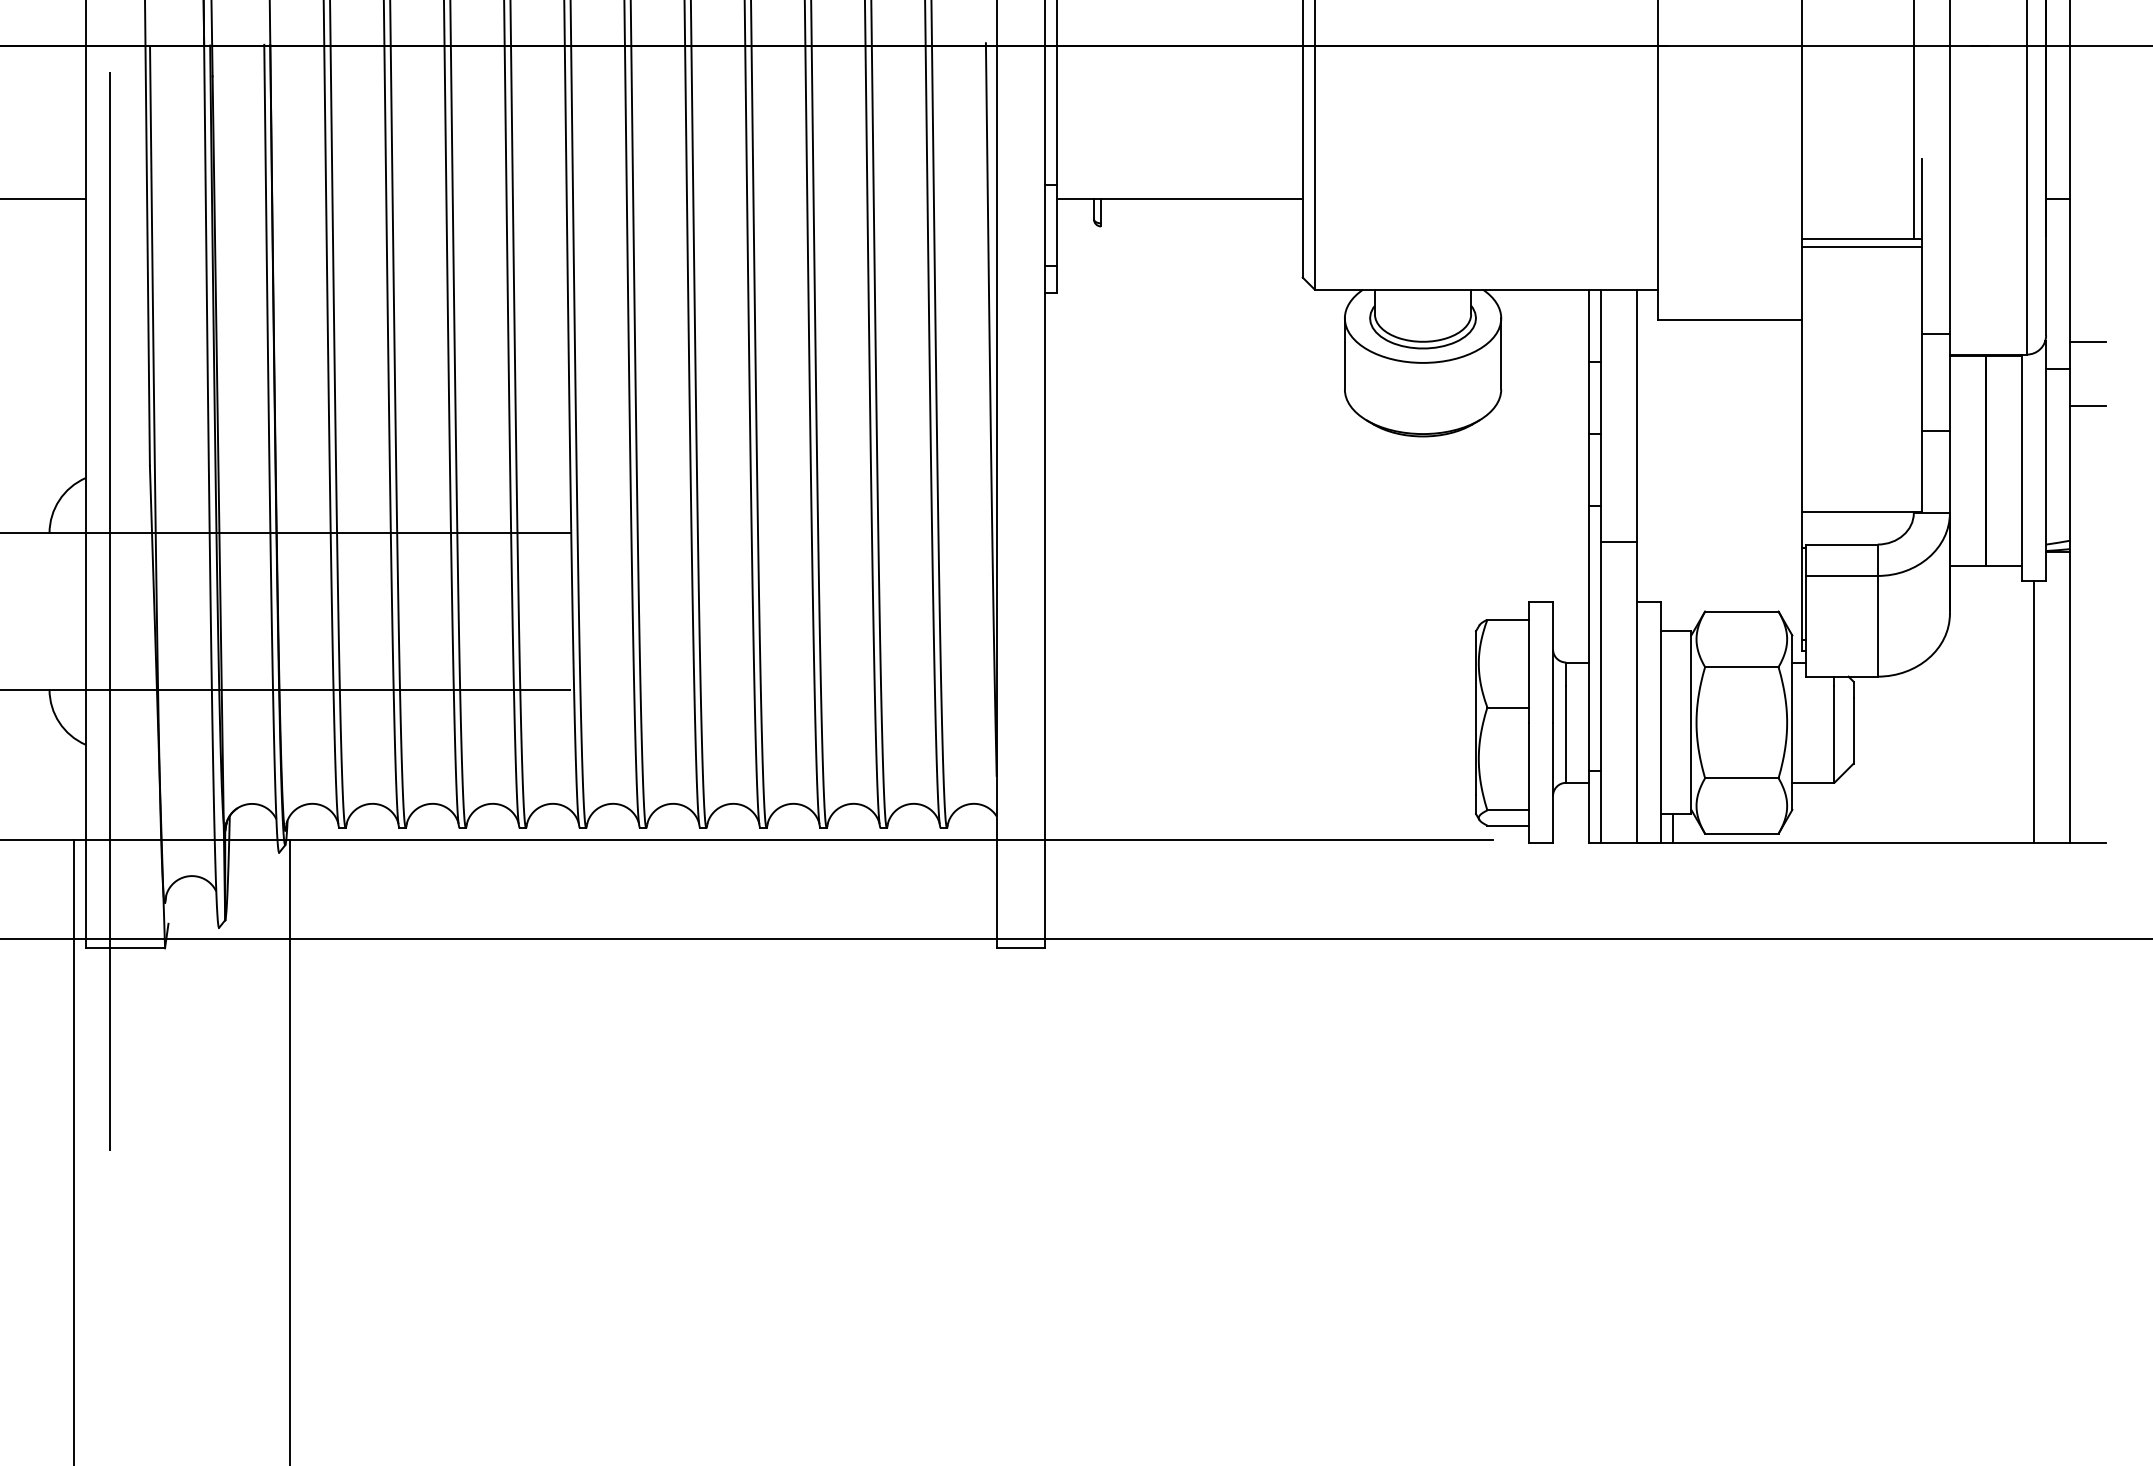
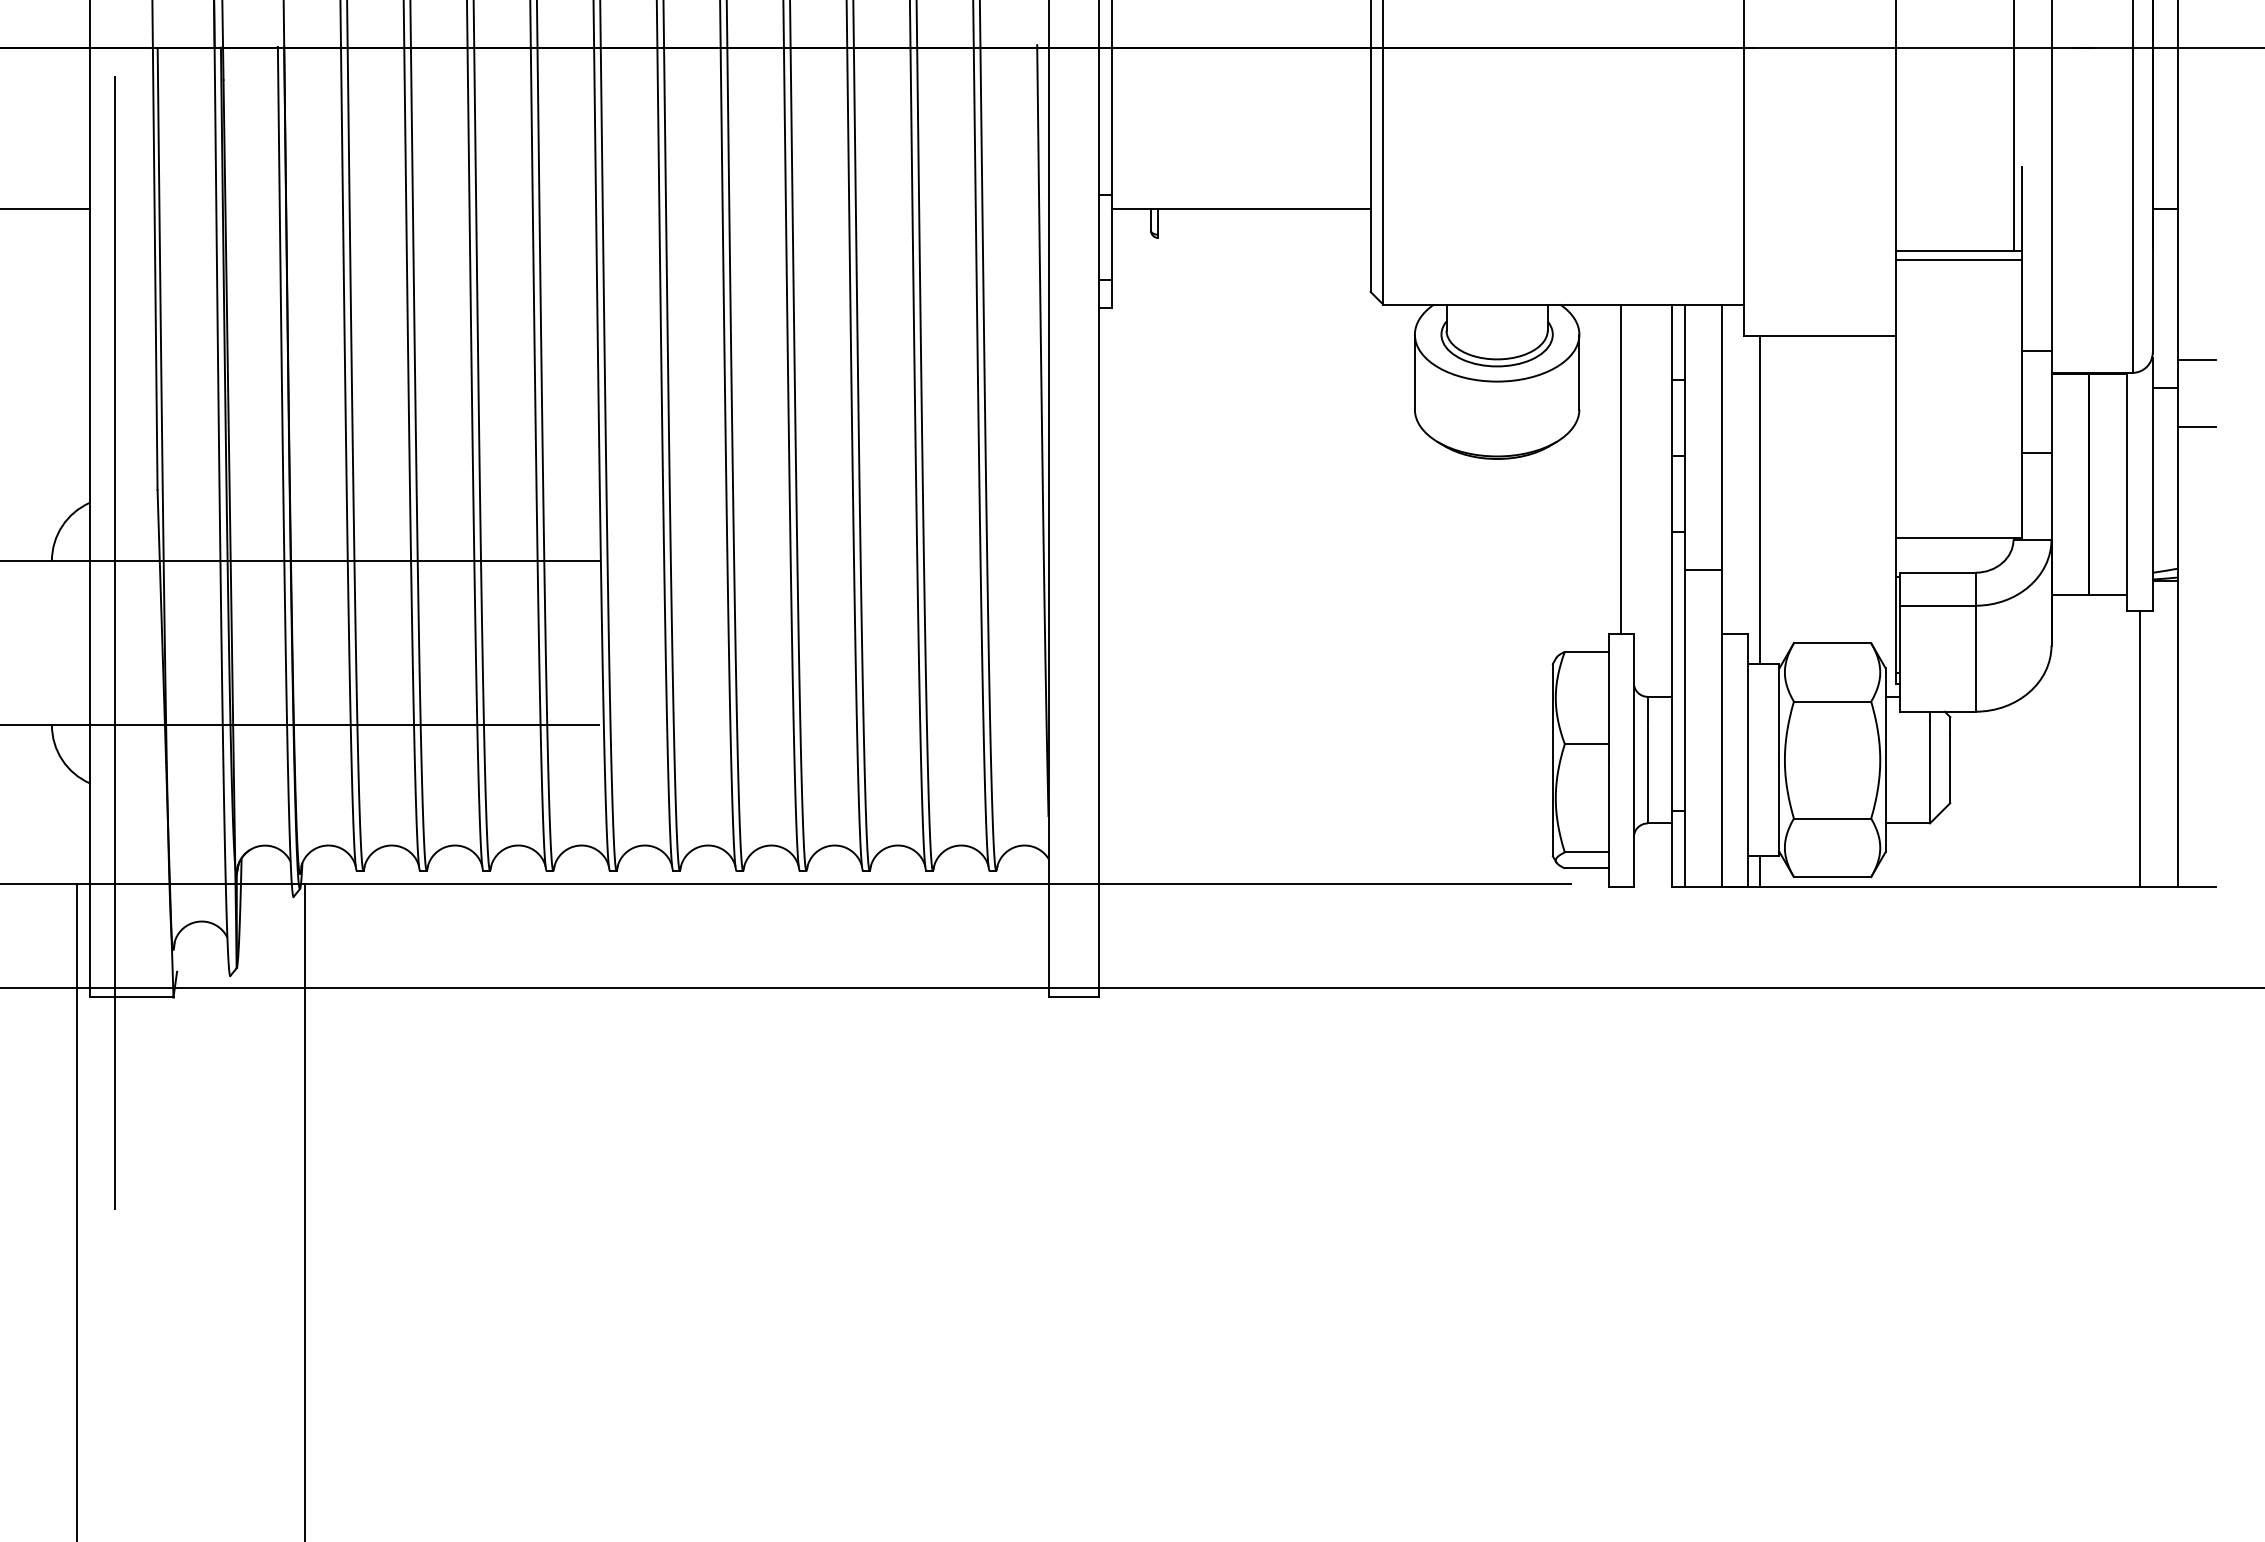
line: (1541, 445) -> (1621, 468), added
line: (1673, 474) -> (1760, 499), added

